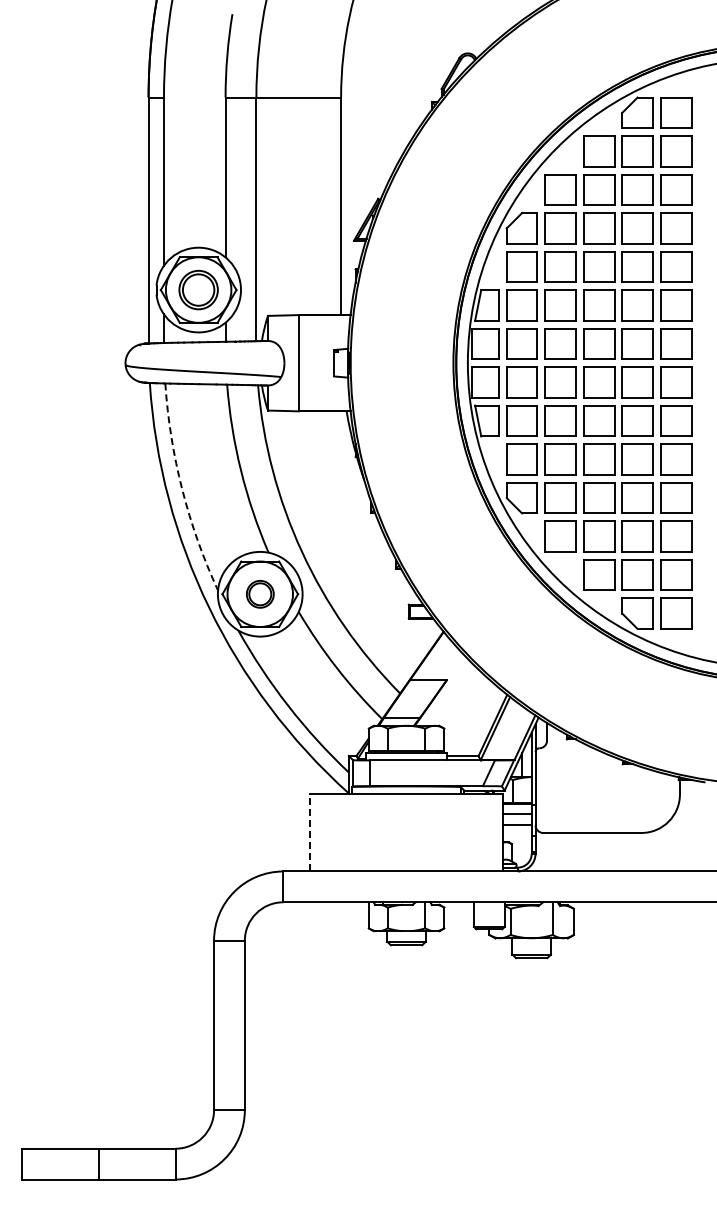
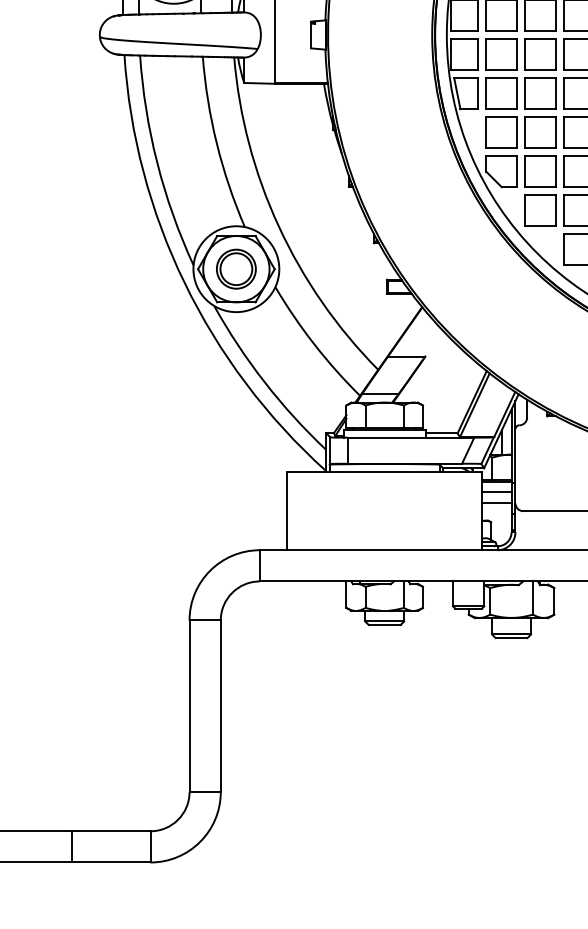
arc: (182, 489) -> (157, 163), dashed -> solid
part: (260, 594) -> (236, 269), size x1.43
line: (310, 832) -> (287, 510), dashed -> solid

